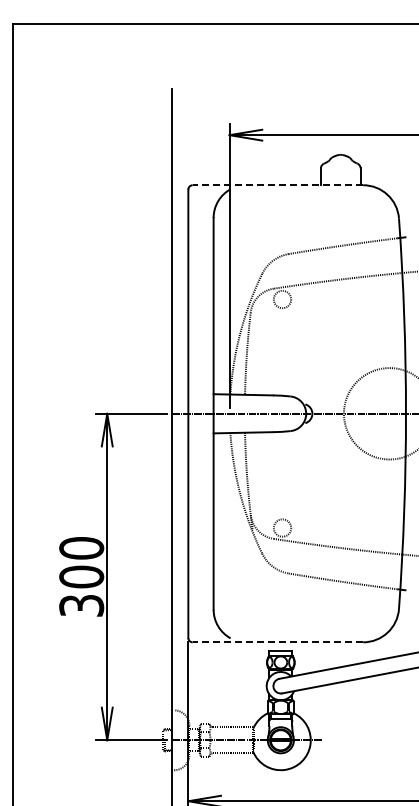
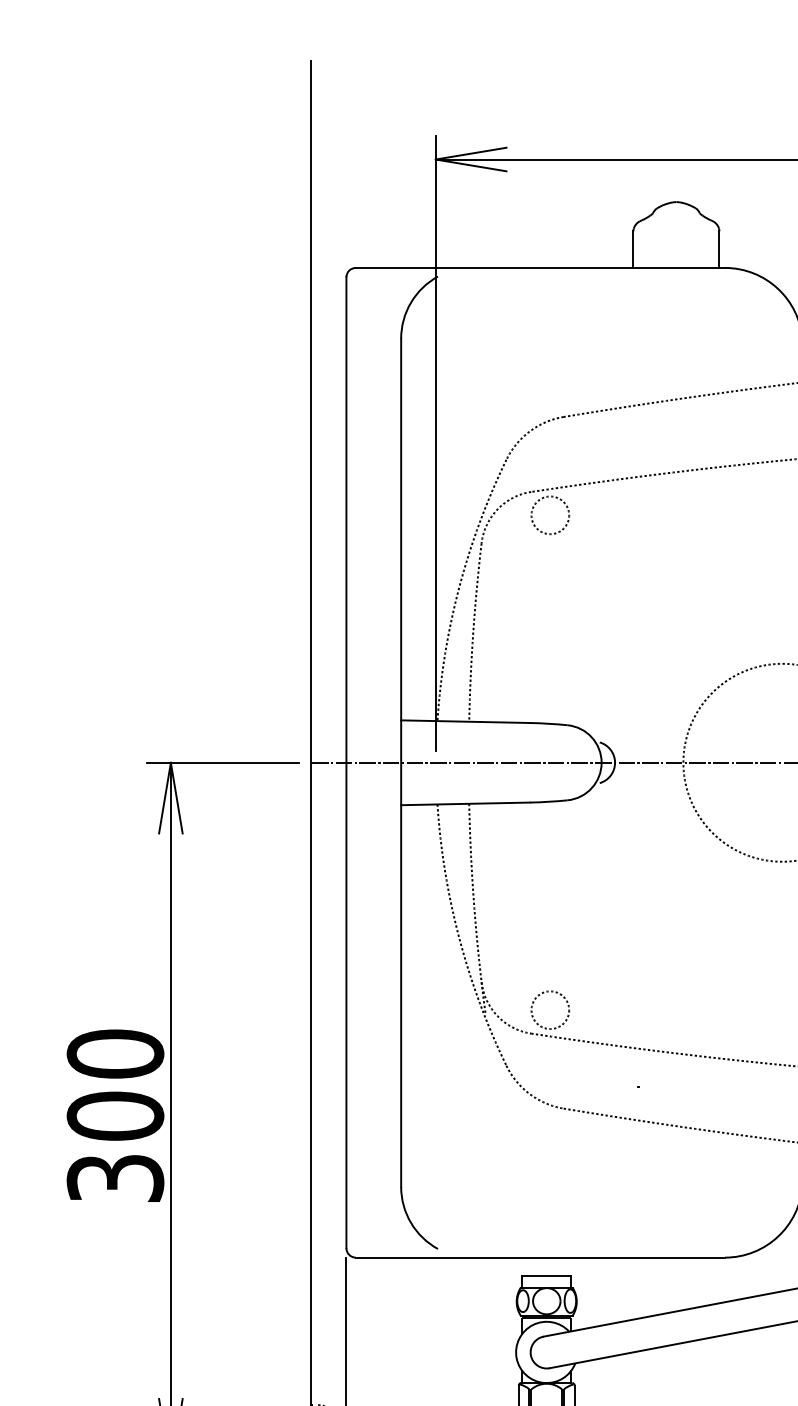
line: (277, 185) -> (539, 268), dashed -> solid
line: (277, 642) -> (539, 1257), dashed -> solid

